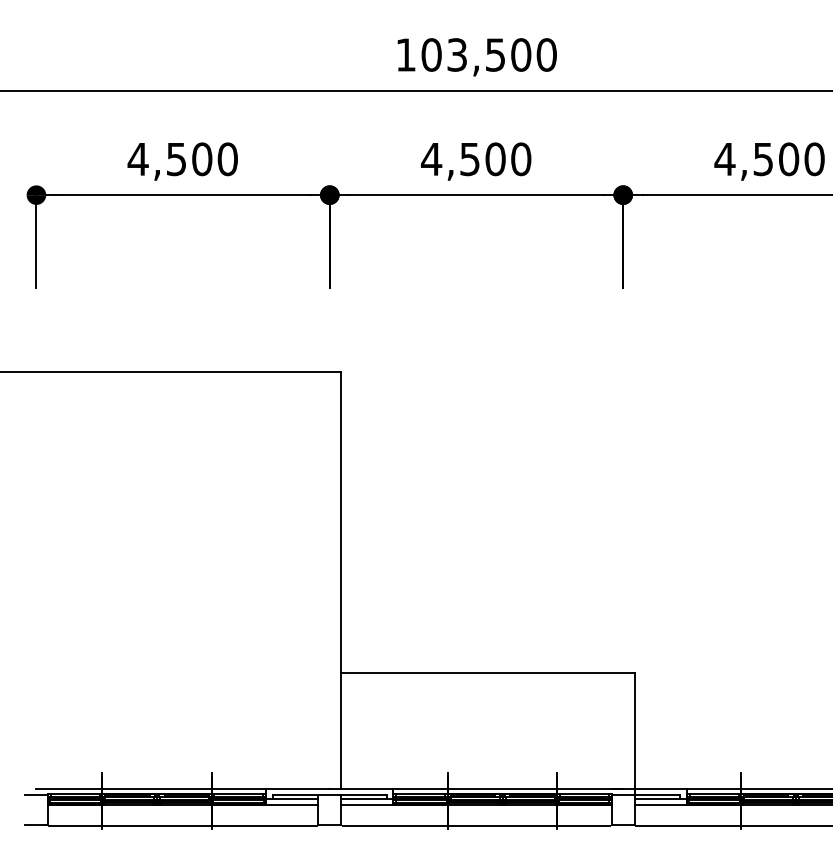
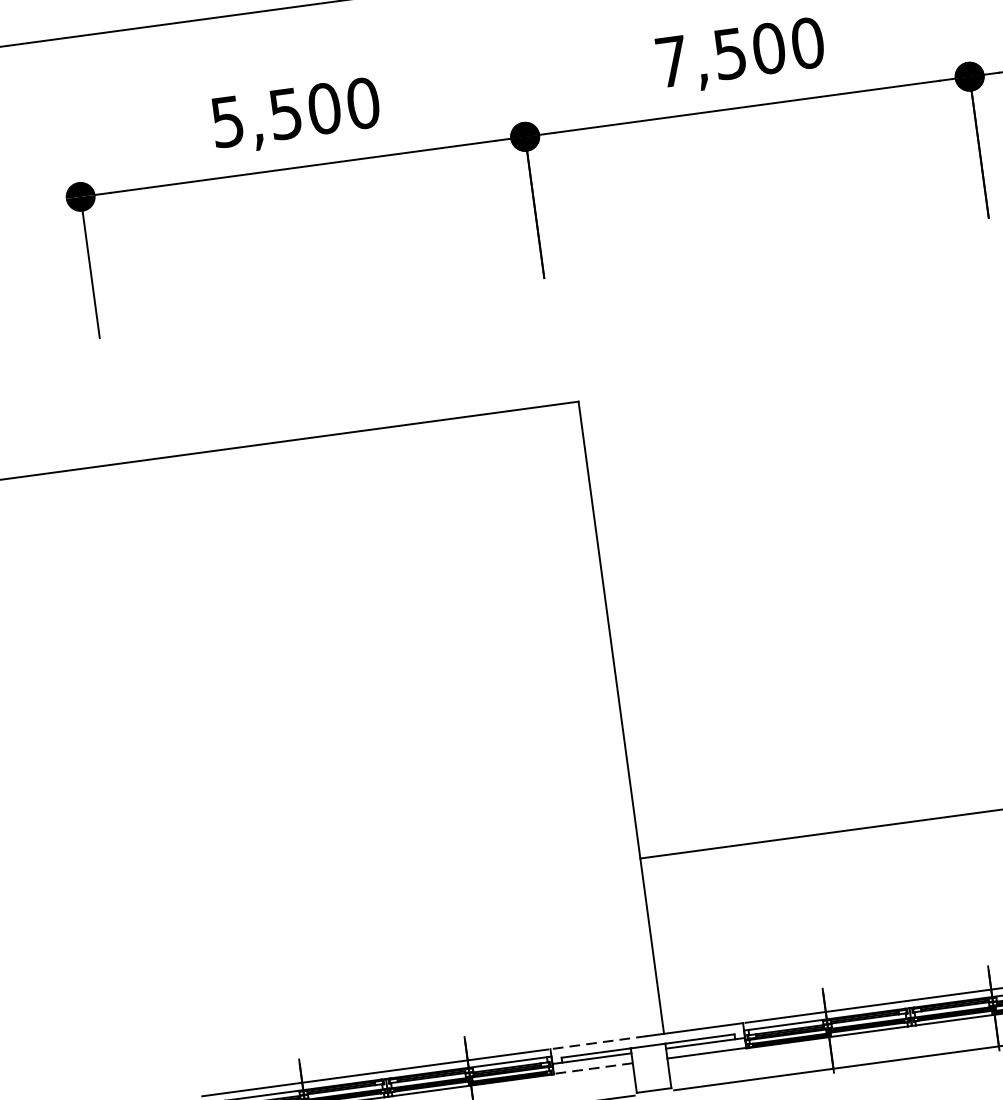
text: (137, 159) -> (226, 122), 4,500 -> 5,500
text: (431, 159) -> (671, 61), 4,500 -> 7,500
line: (298, 788) -> (599, 1042), solid -> dashed
line: (291, 805) -> (592, 1069), solid -> dashed

